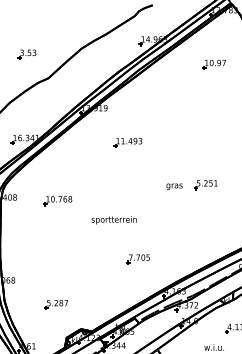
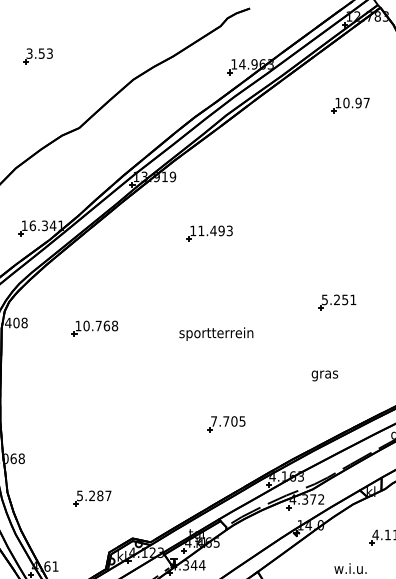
part: (26, 54) -> (36, 56), moved
text: (174, 186) -> (324, 375), moved
text: (113, 220) -> (215, 334), moved

